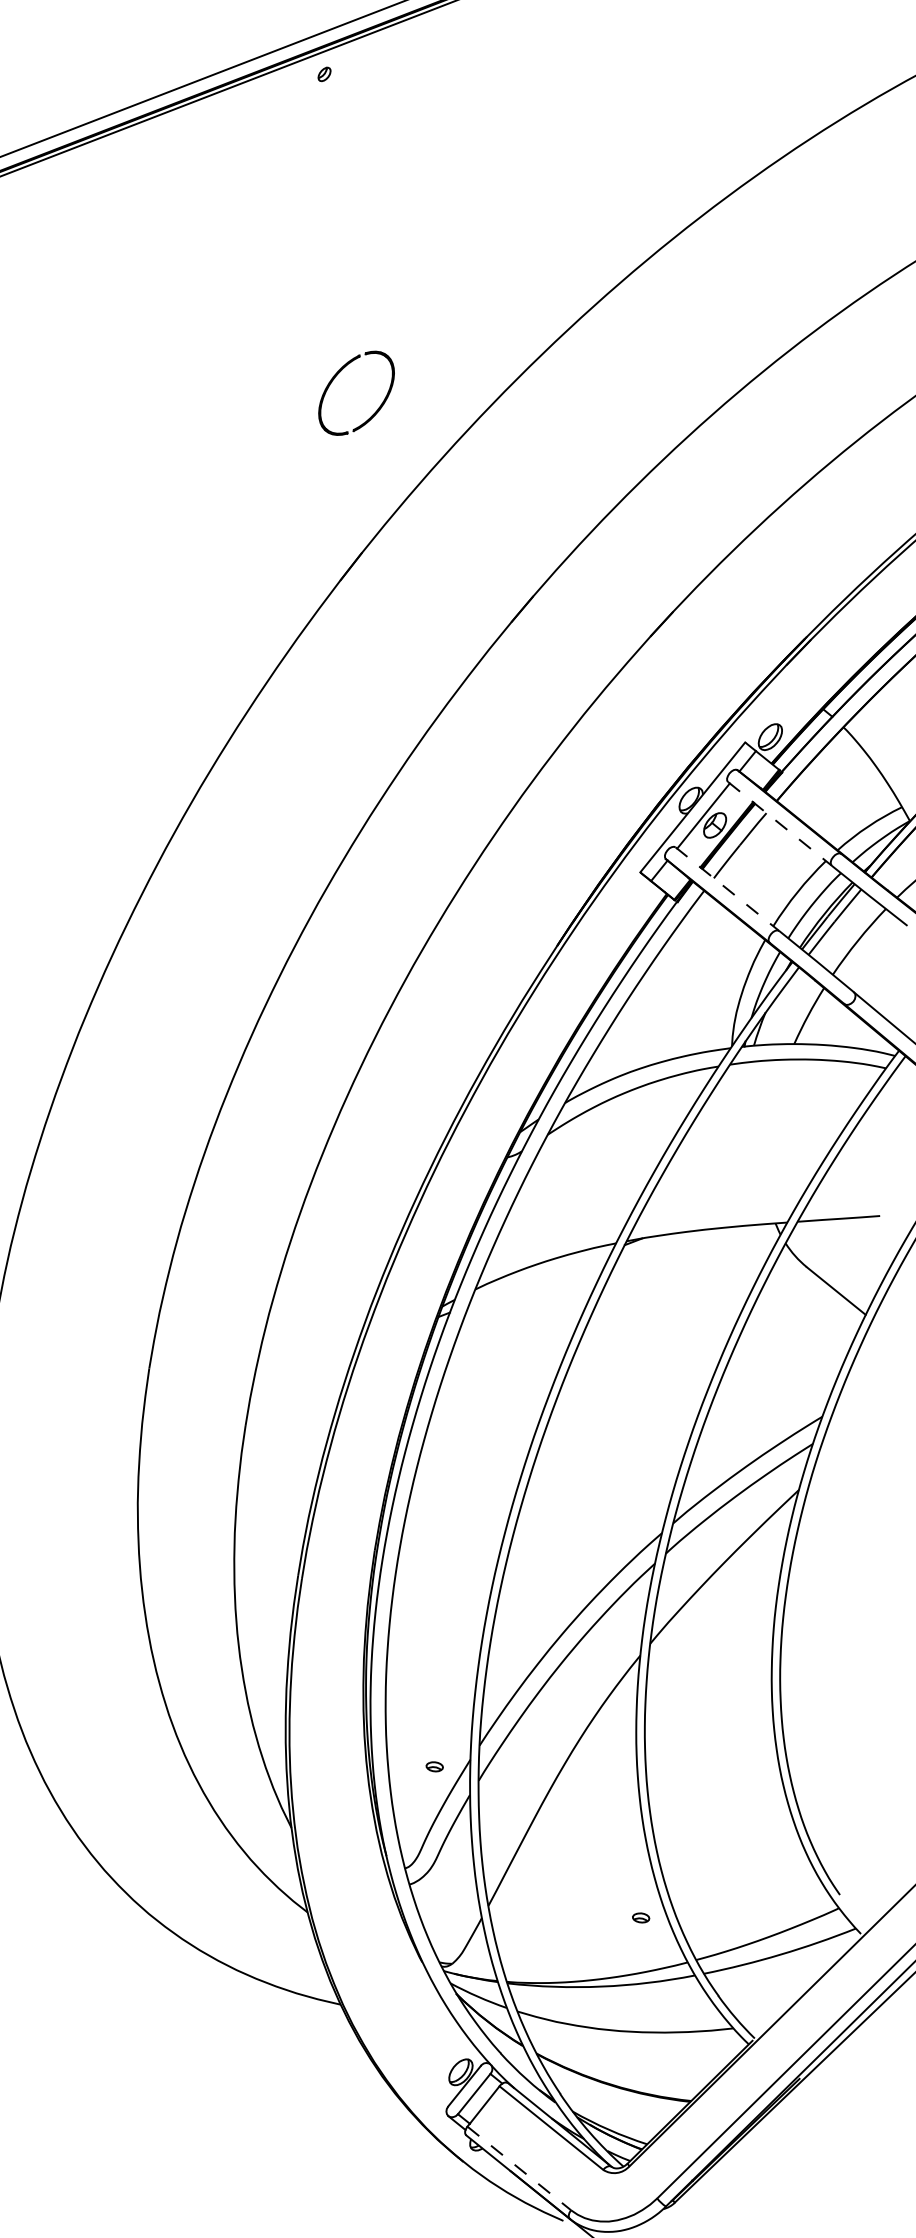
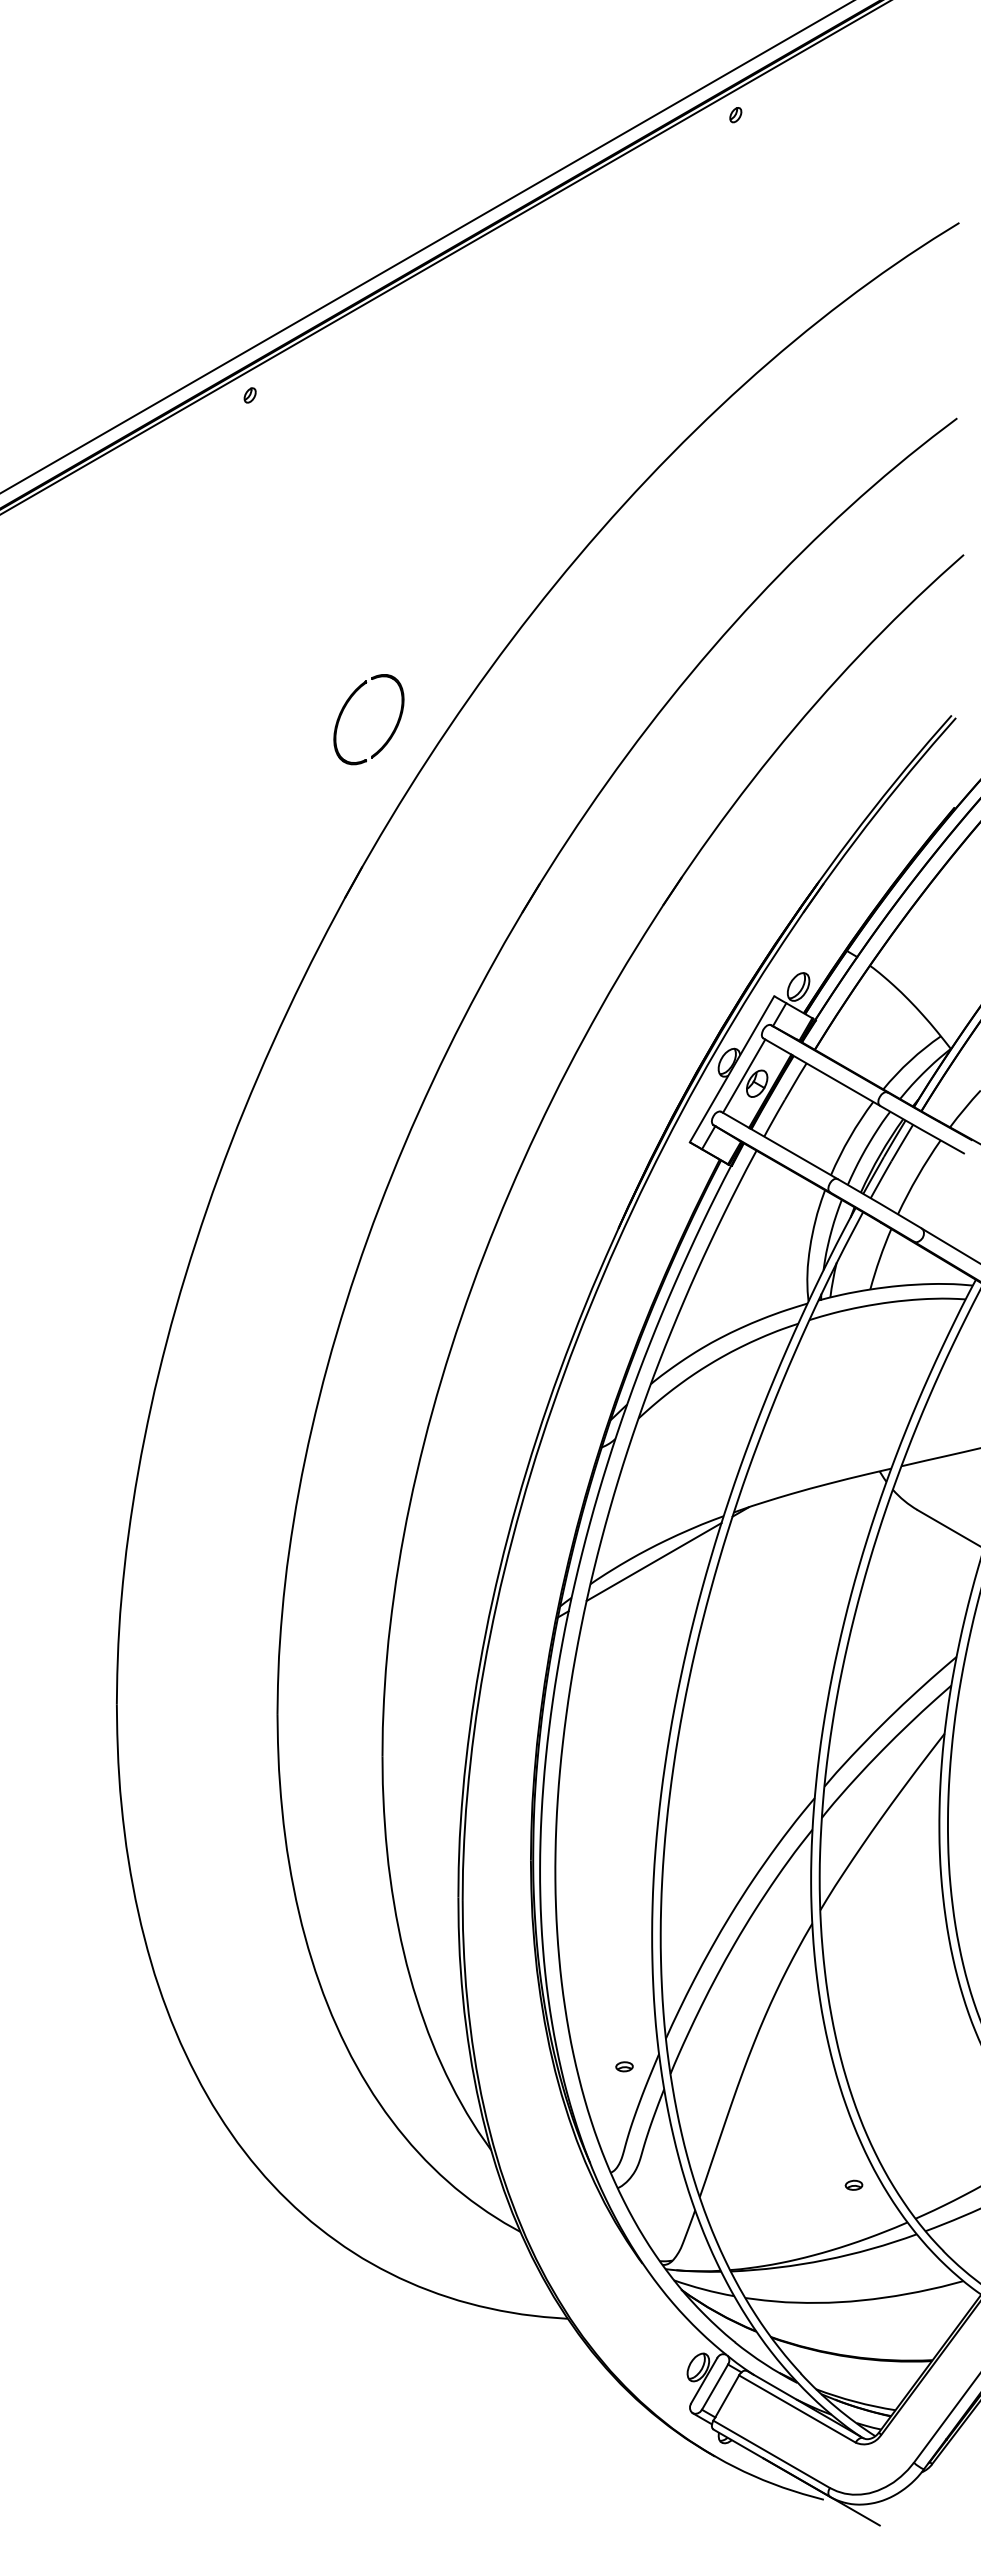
part: (337, 375) -> (347, 704), moved
line: (780, 824) -> (822, 1072), dashed -> solid
line: (727, 889) -> (779, 1145), dashed -> solid
line: (540, 1276) -> (653, 1561), added
line: (520, 2168) -> (772, 2454), dashed -> solid

